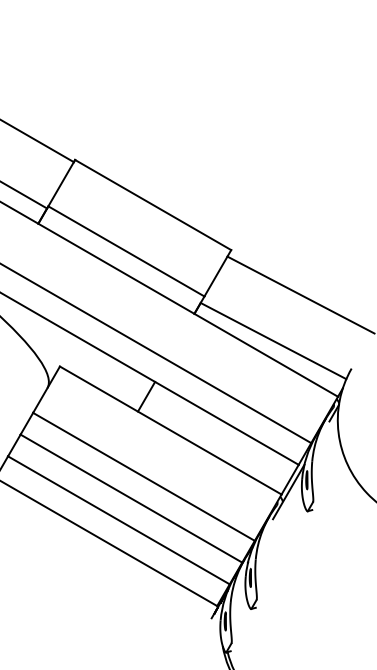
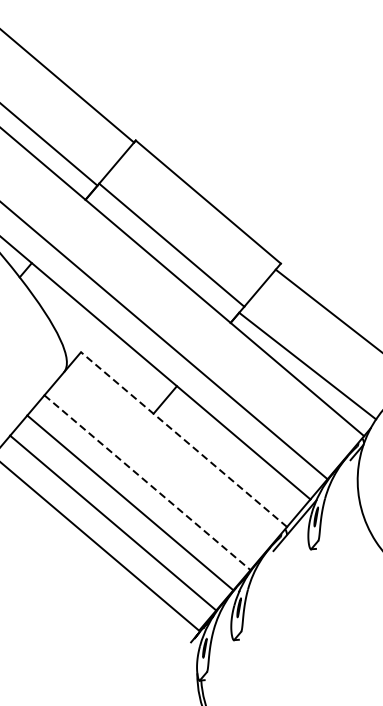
line: (170, 430) -> (183, 439), solid -> dashed
line: (144, 476) -> (148, 482), solid -> dashed

